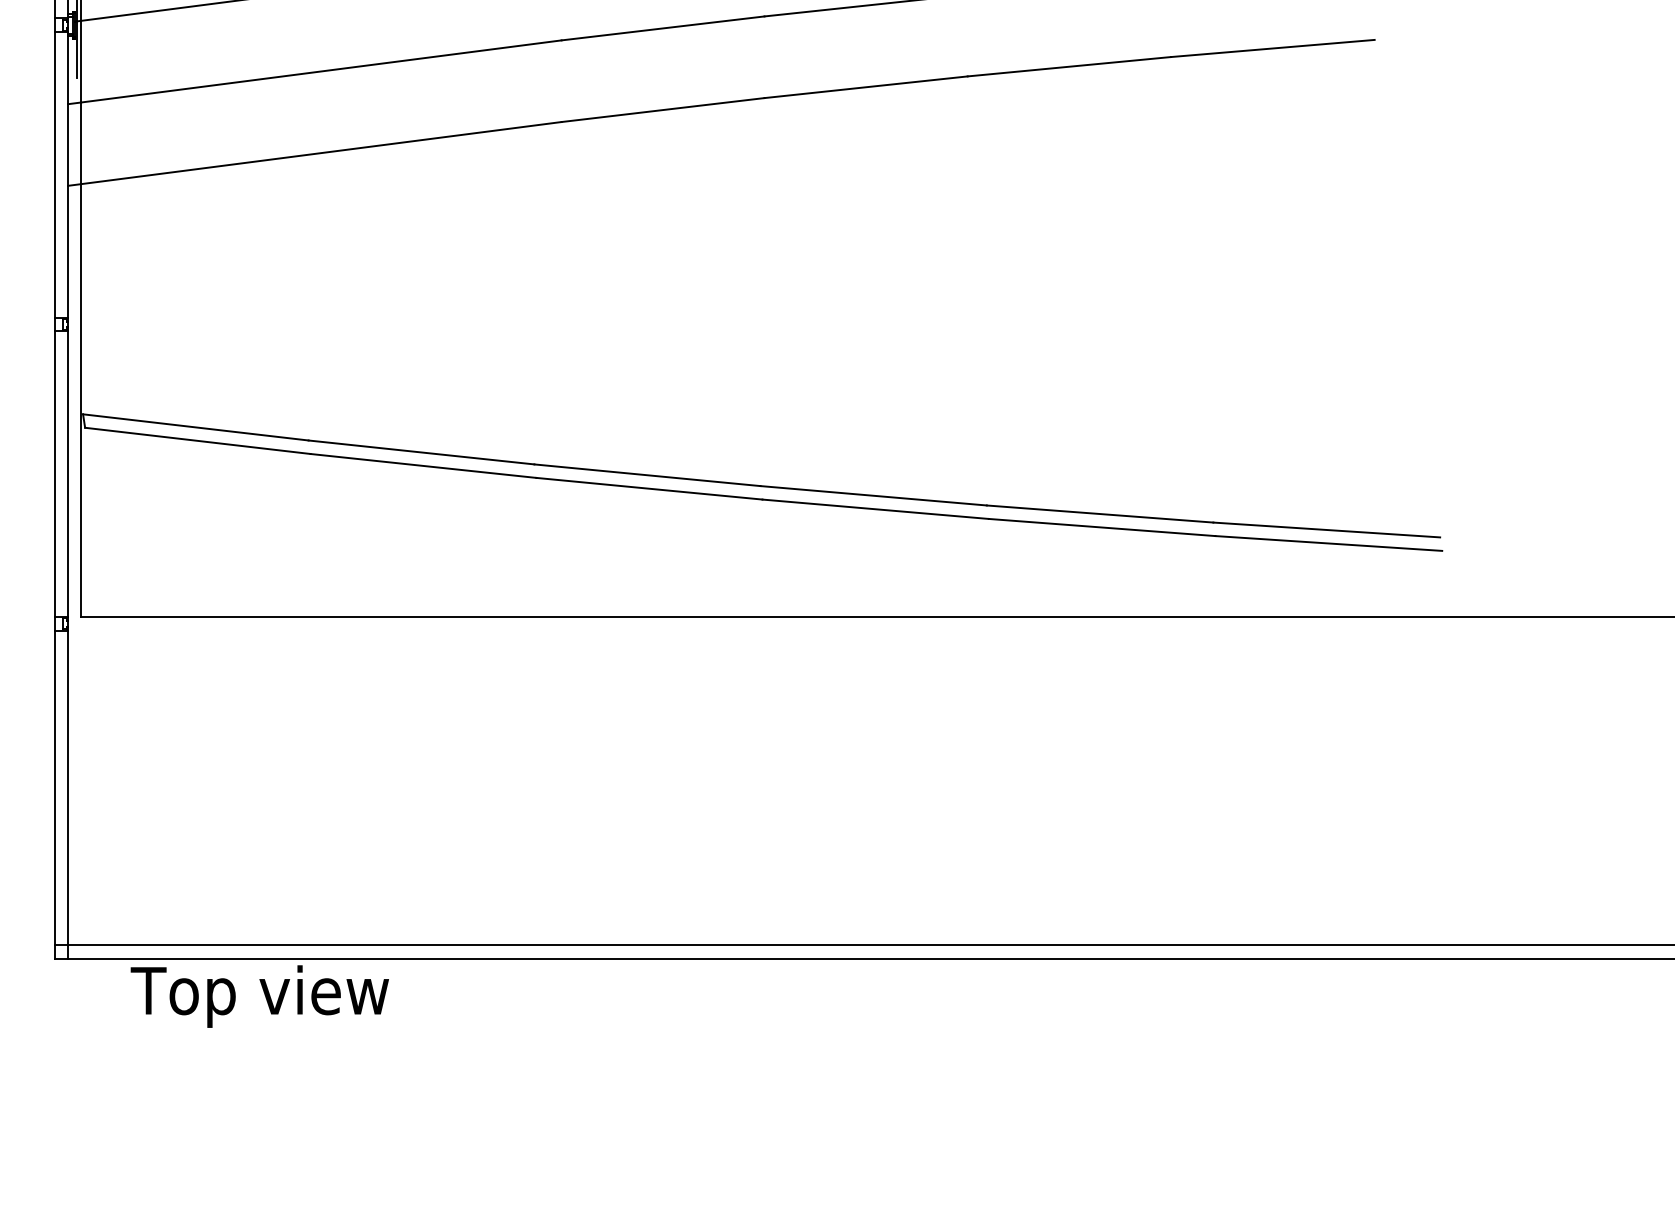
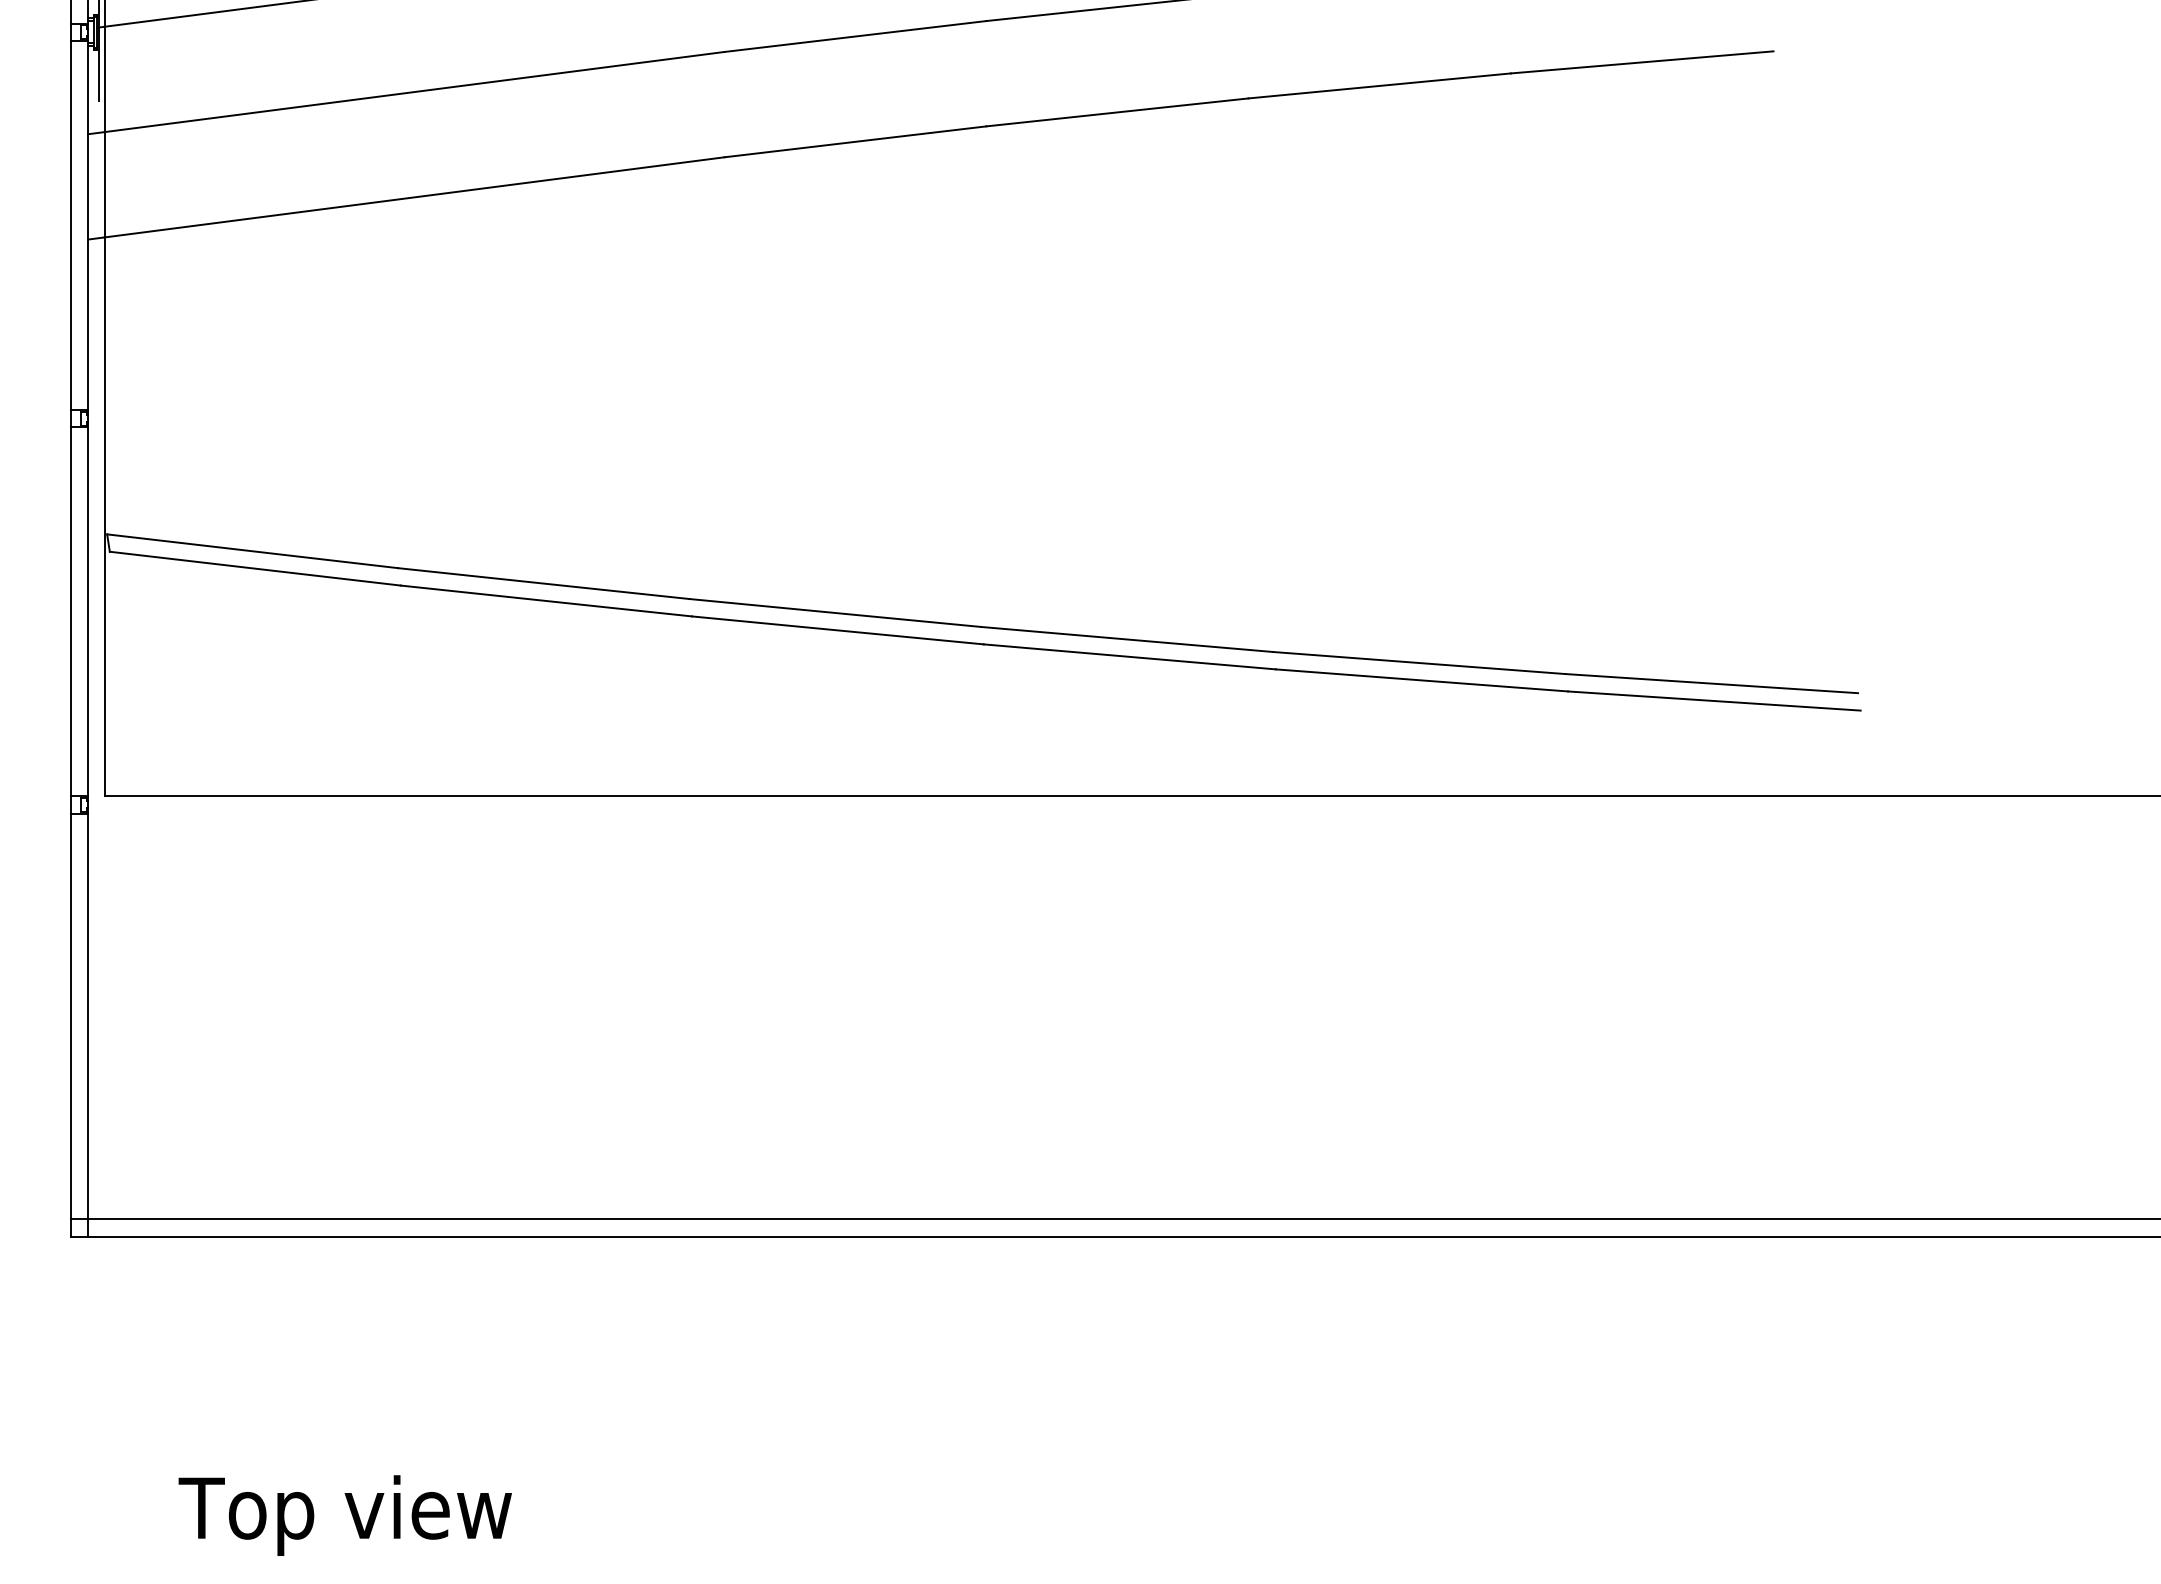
text: (259, 996) -> (344, 1515), moved

